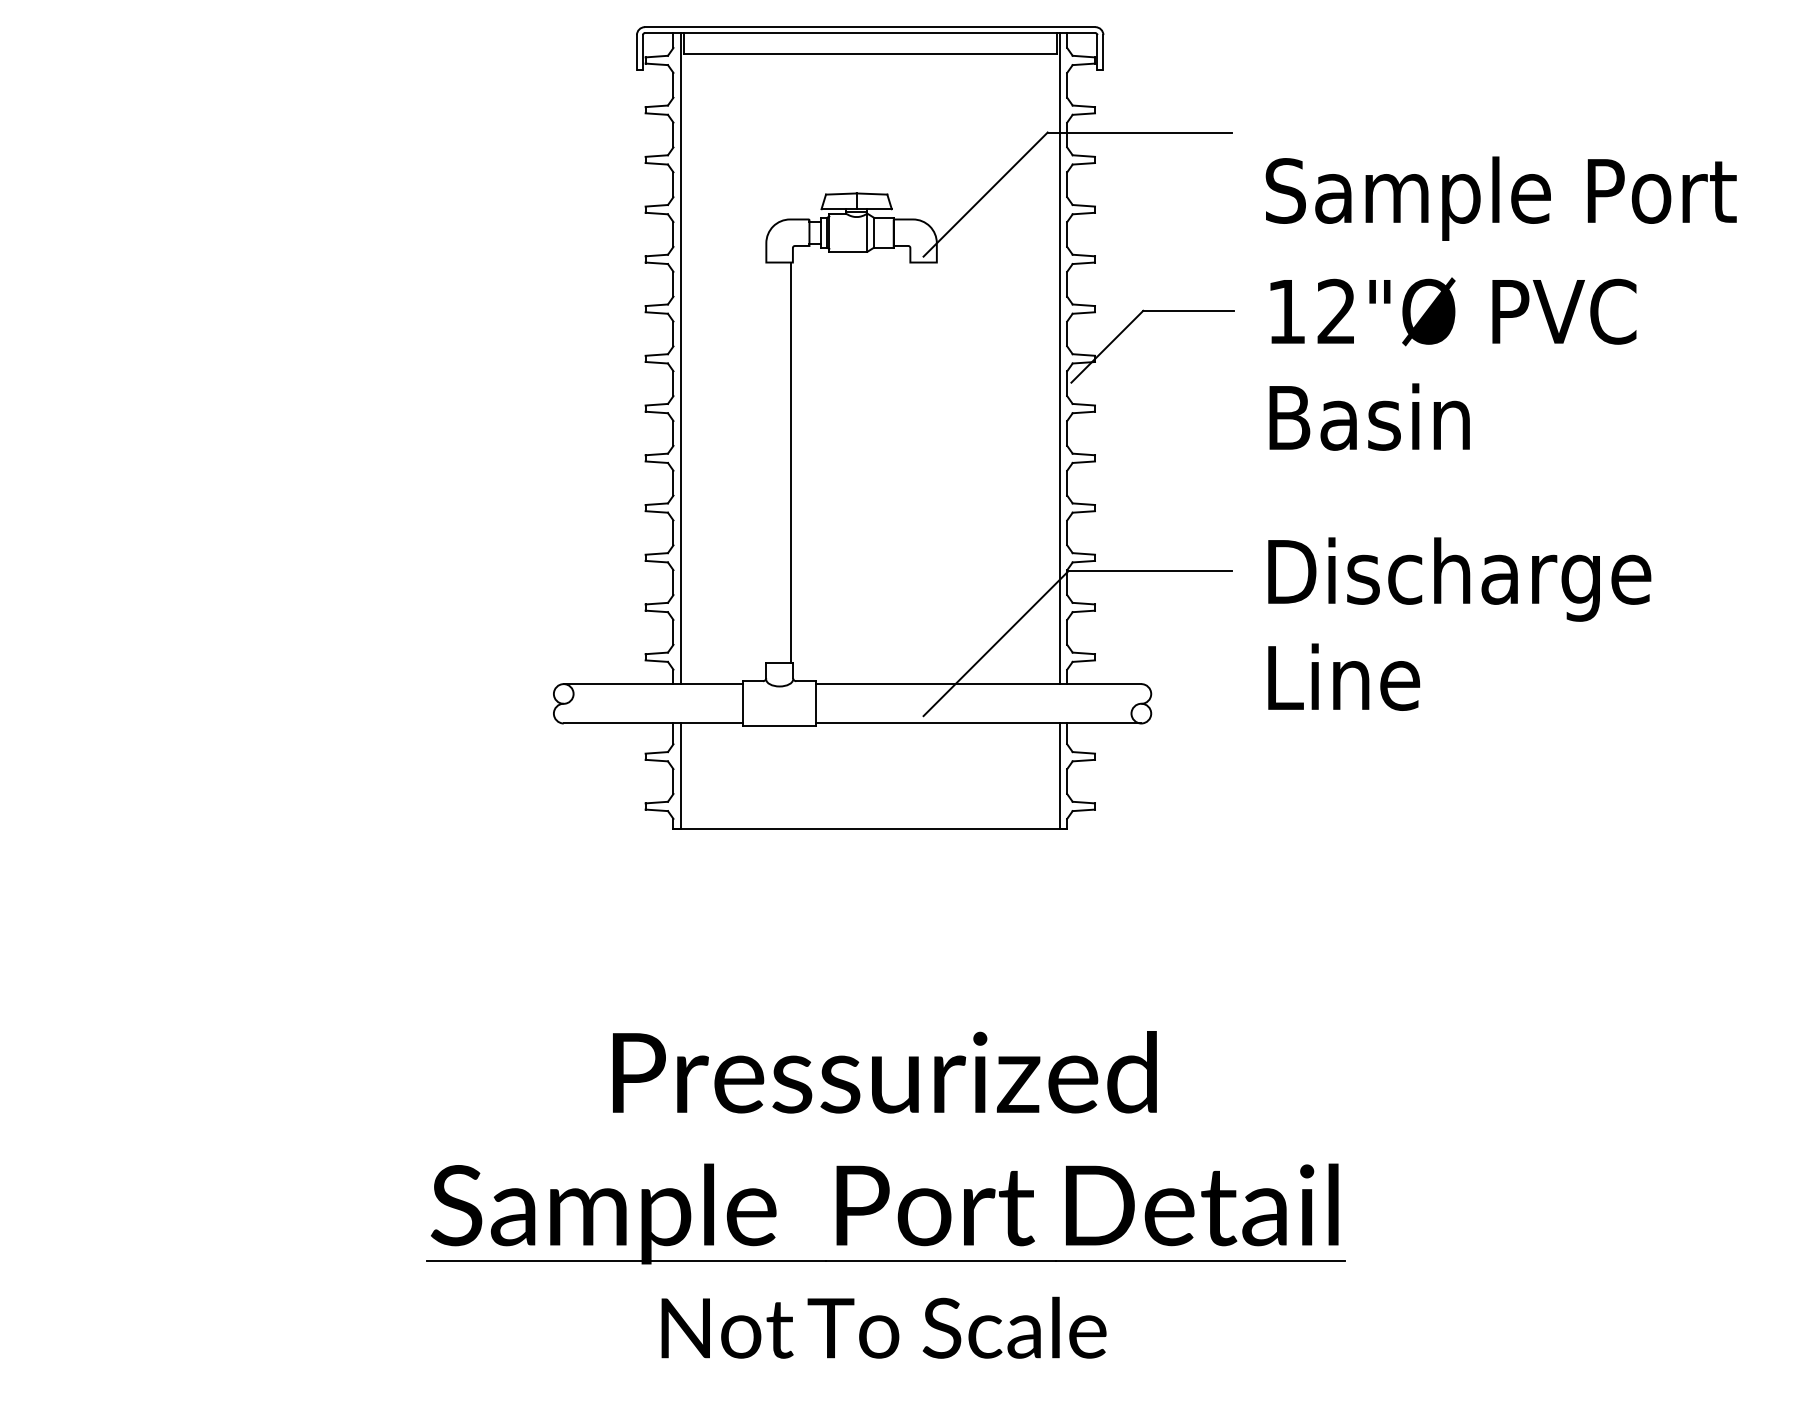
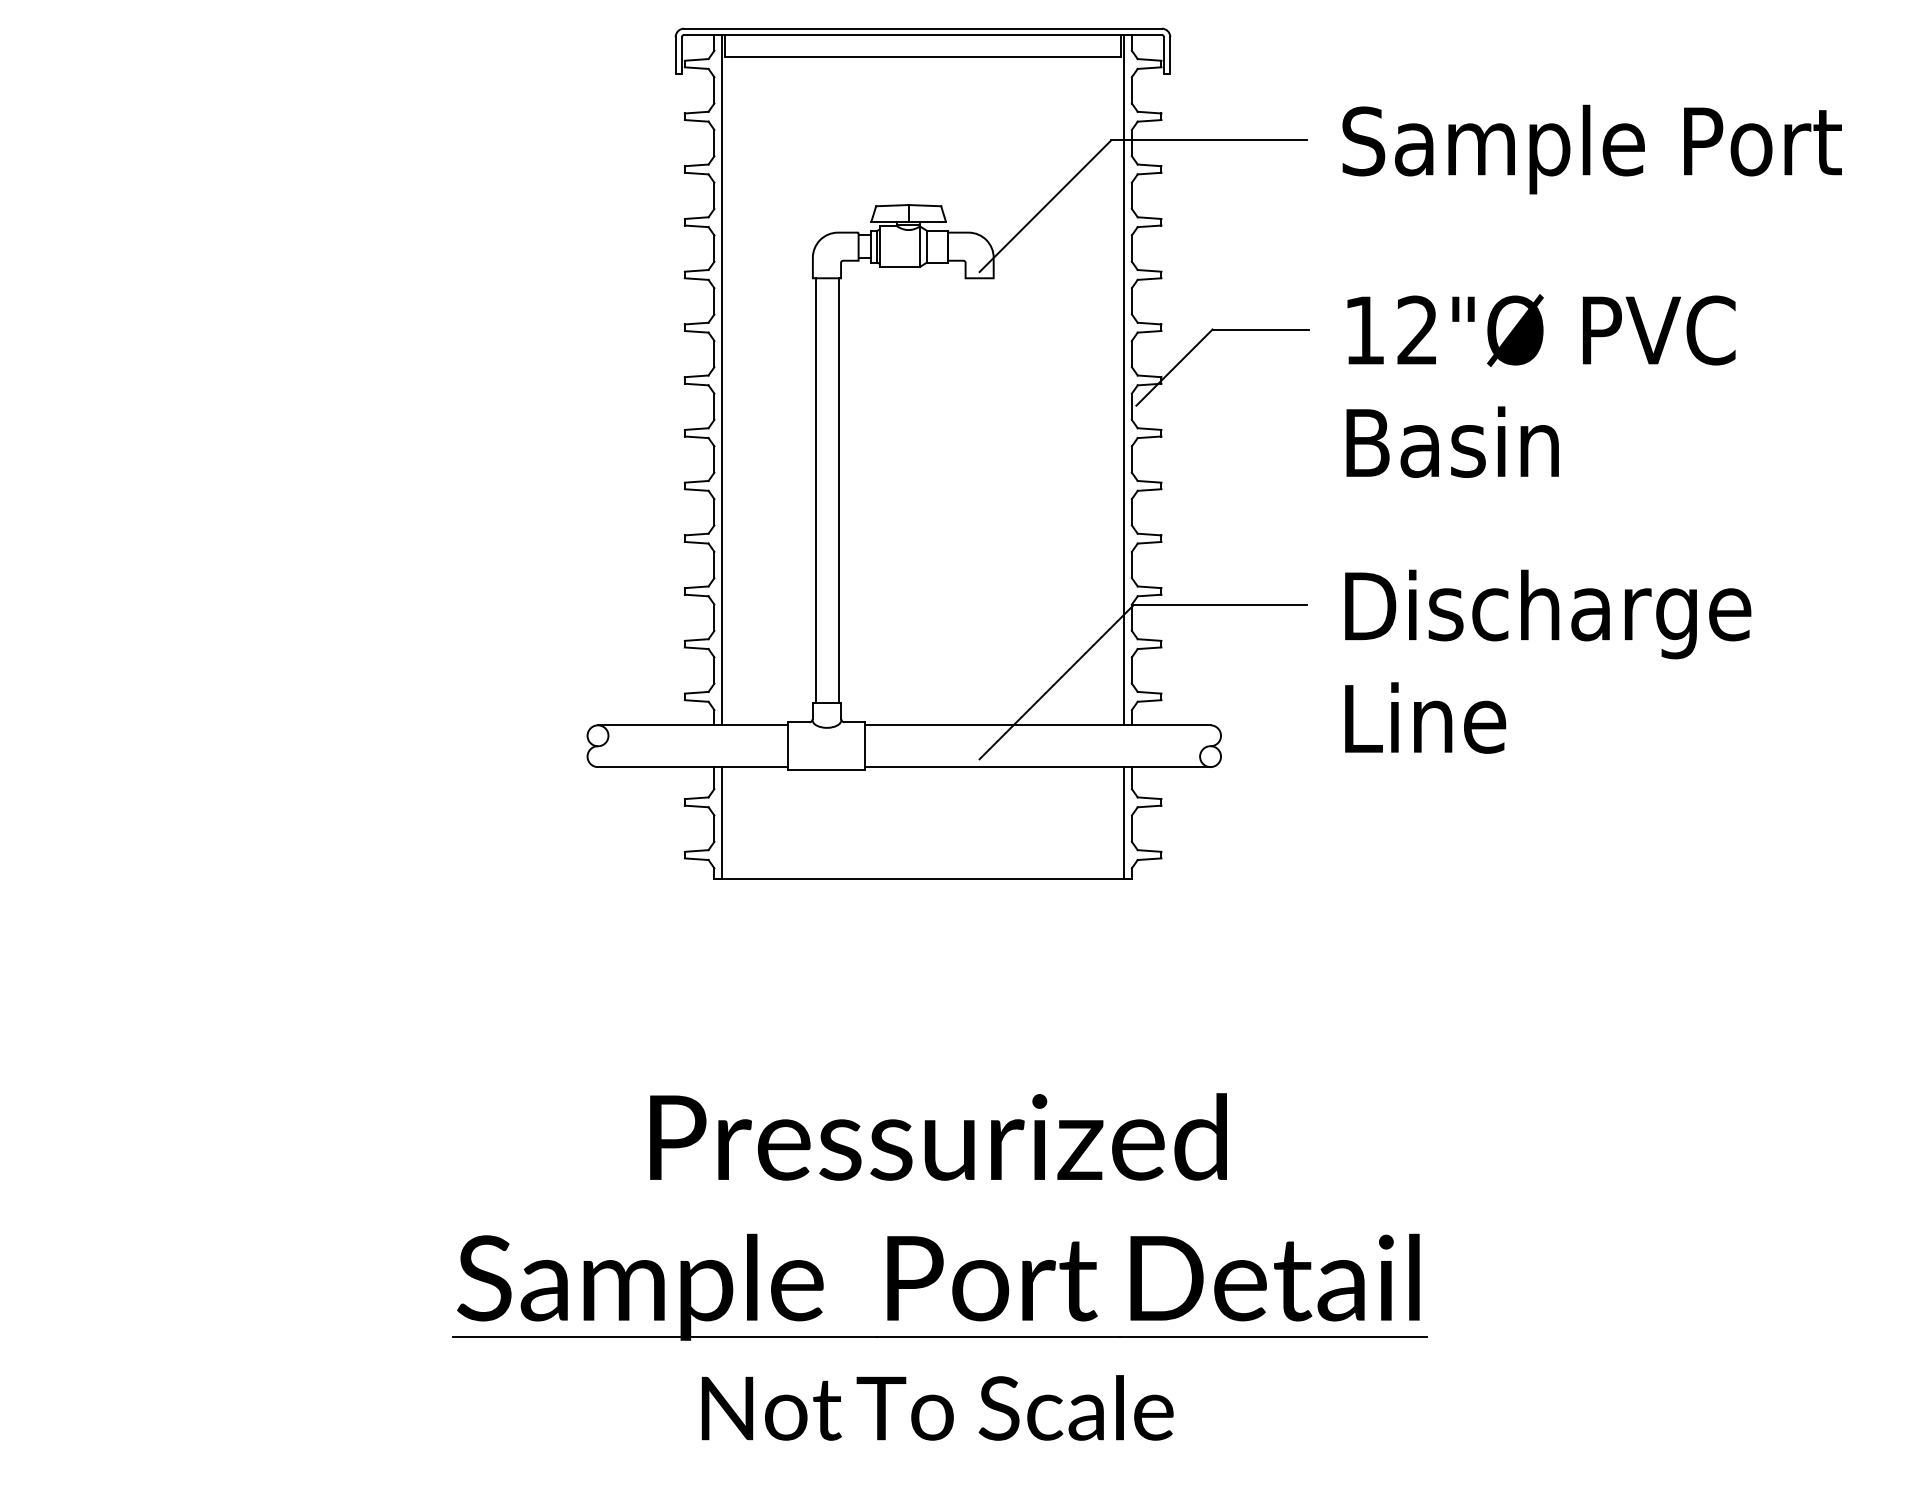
text: (1500, 198) -> (1591, 149), moved
line: (768, 462) -> (815, 490), added

